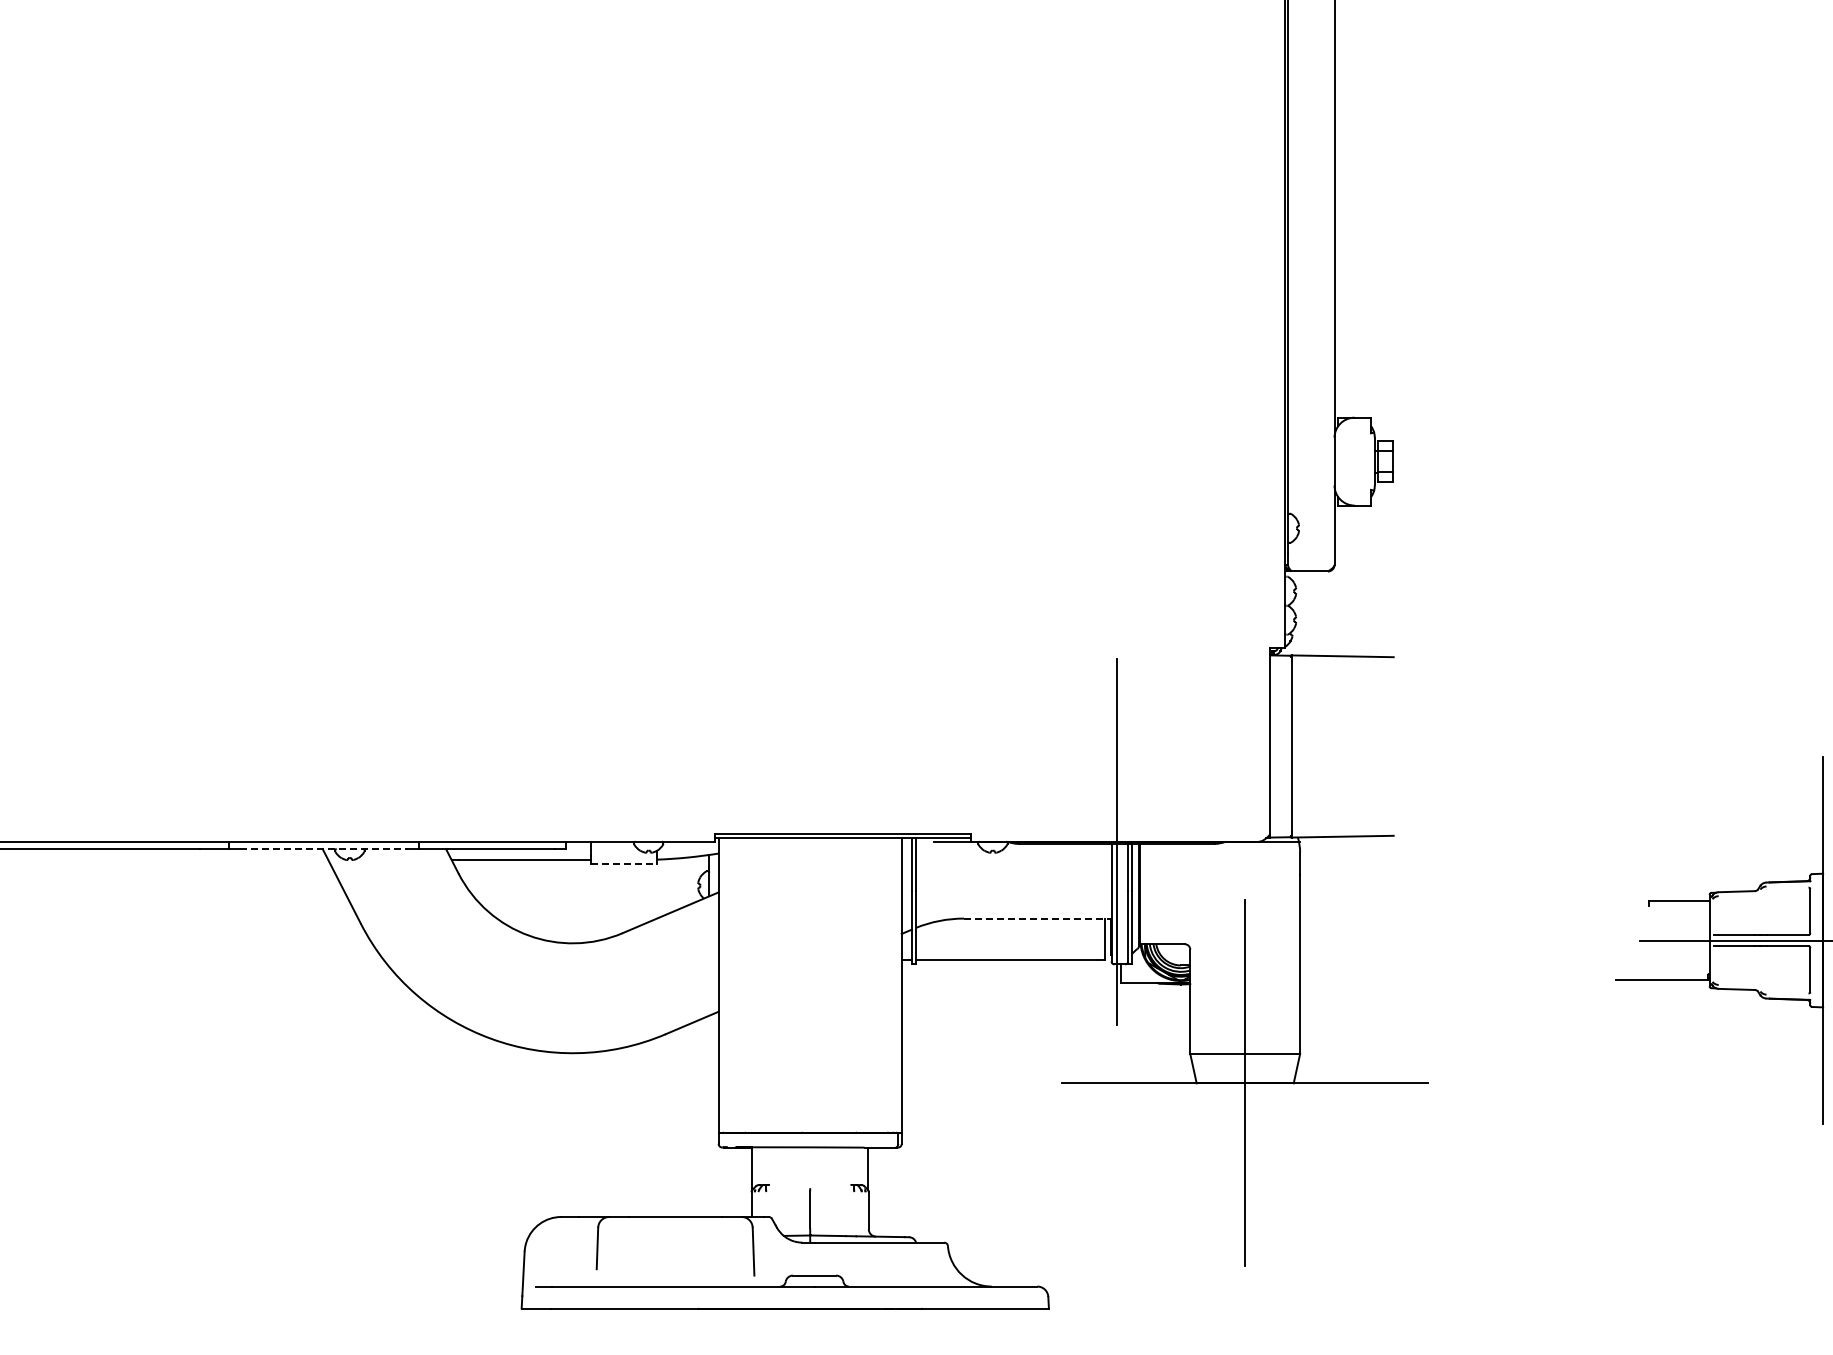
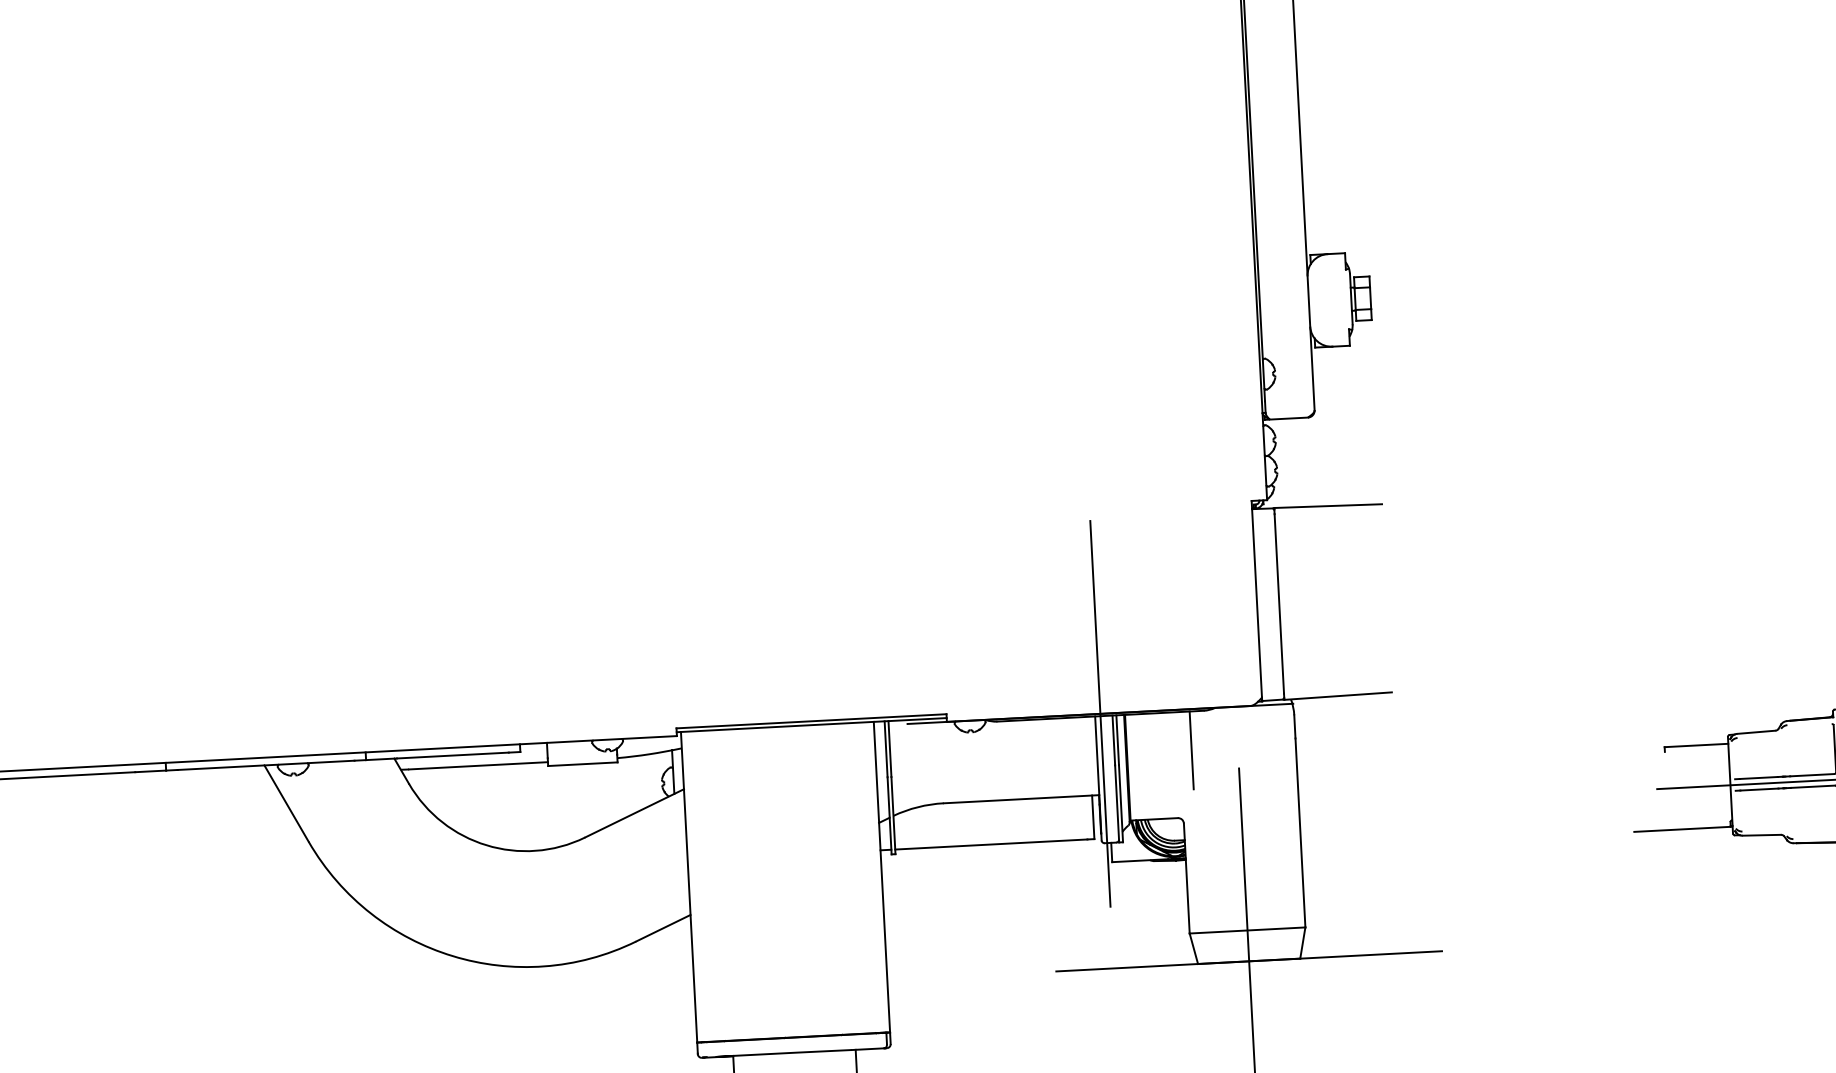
line: (324, 849) -> (266, 765), dashed -> solid
line: (624, 863) -> (583, 764), dashed -> solid
line: (1201, 880) -> (1191, 750), added
line: (1037, 918) -> (1021, 799), dashed -> solid

